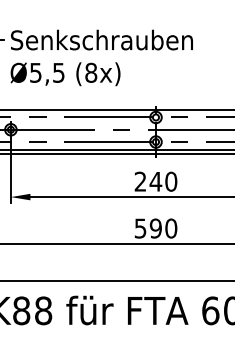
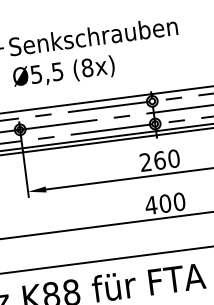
text: (155, 181) -> (159, 160), 240 -> 260
text: (147, 228) -> (157, 204), 590 -> 400

